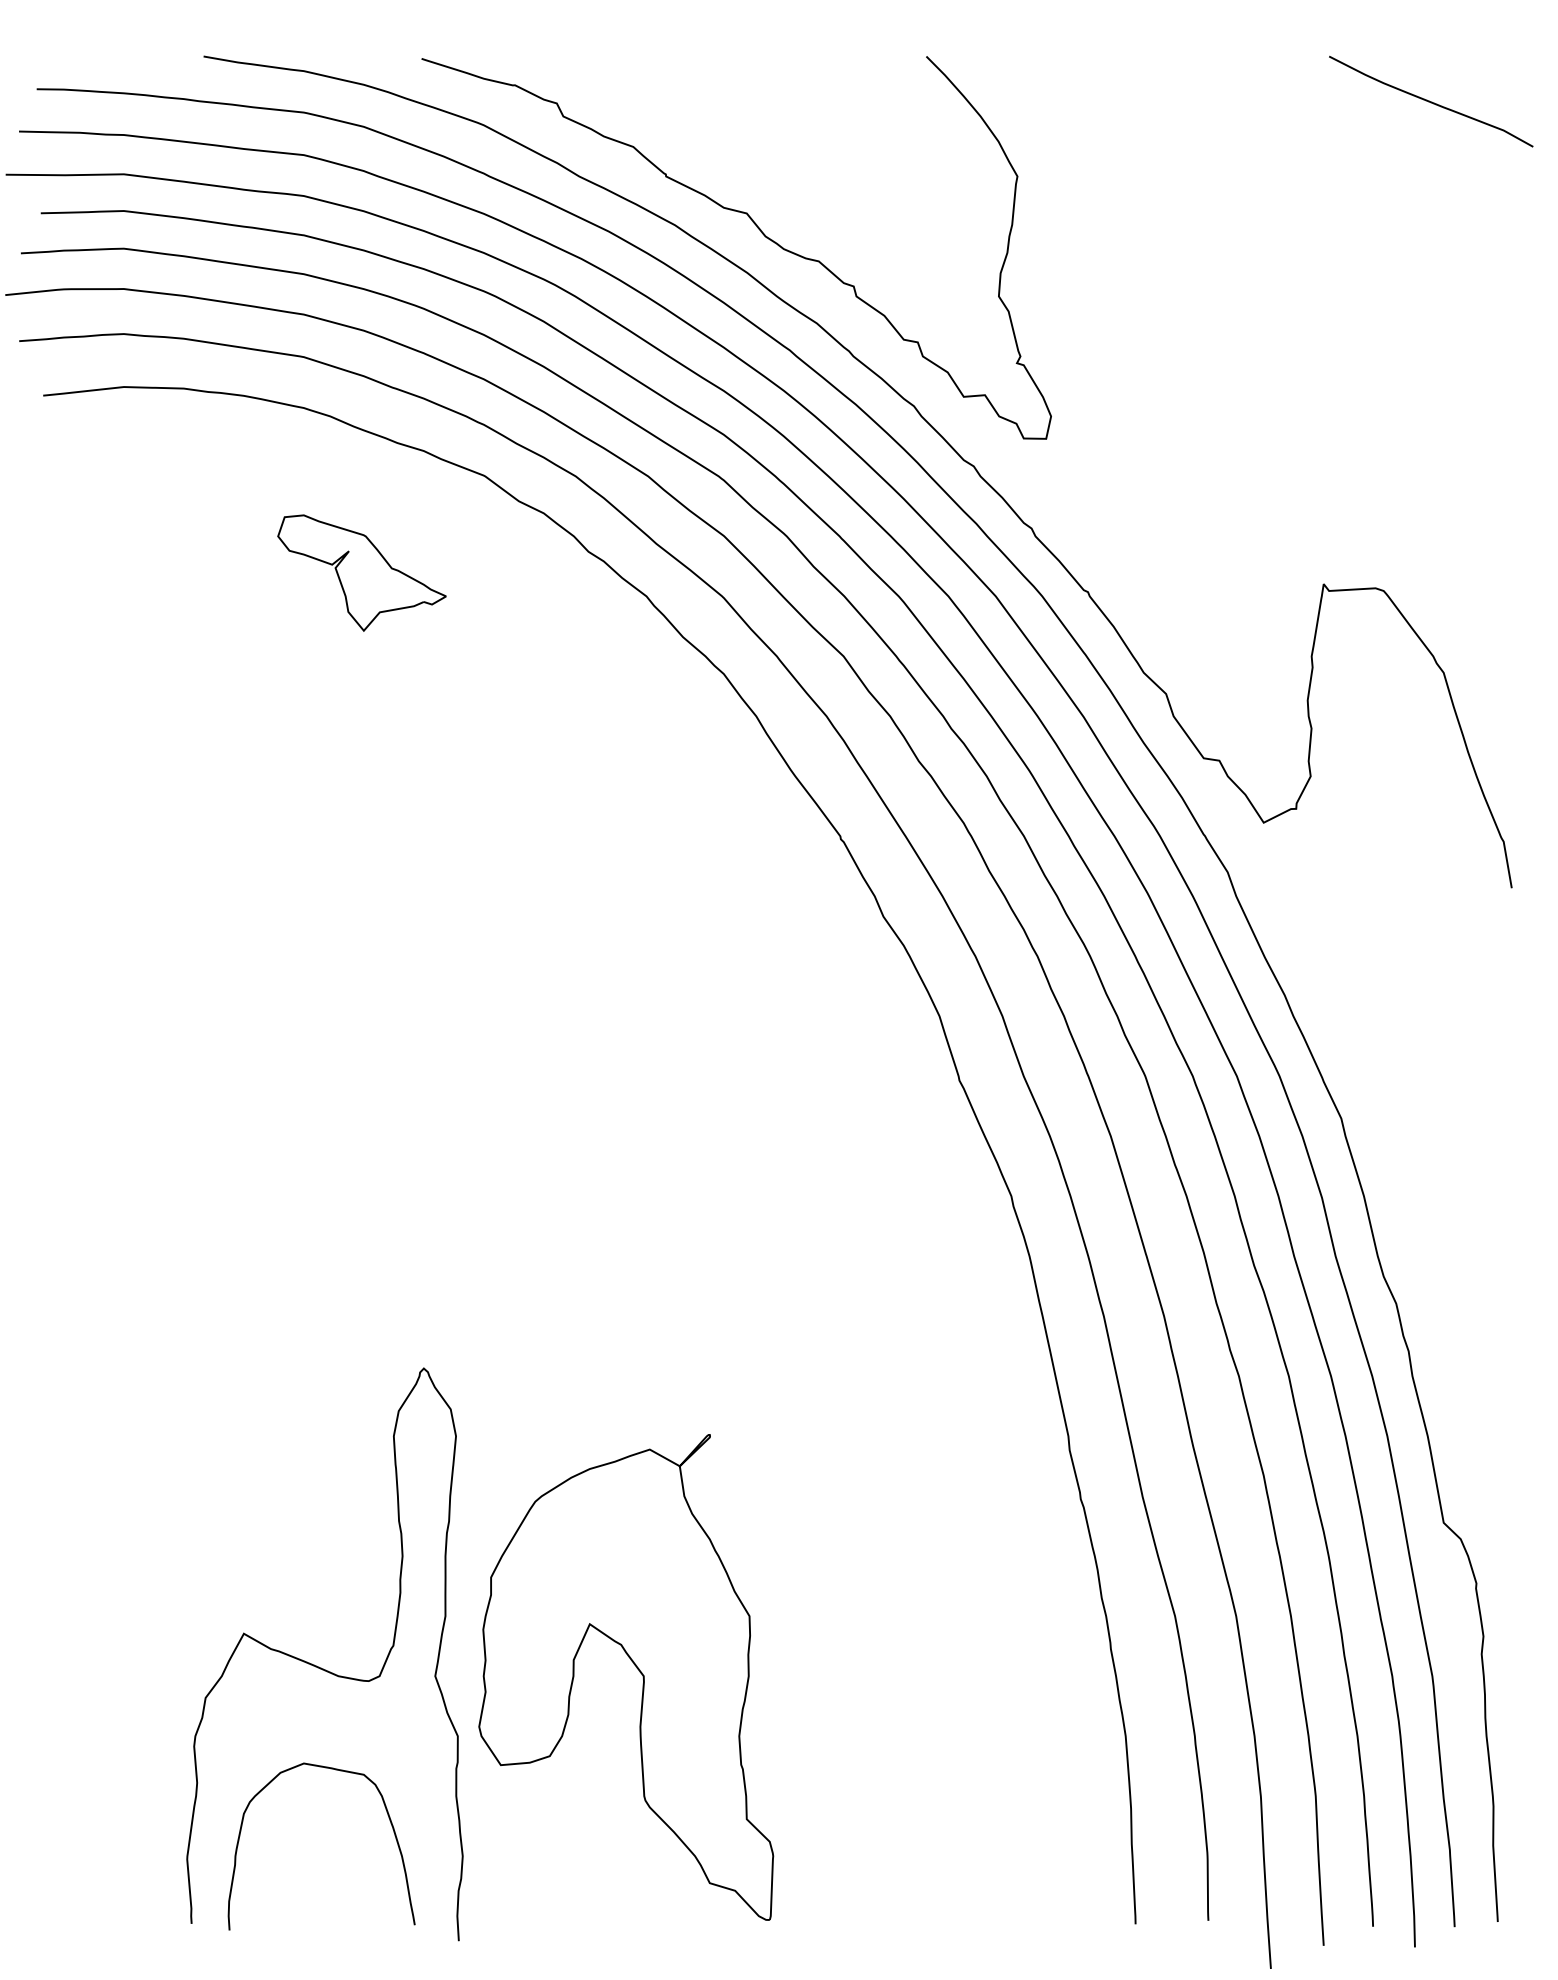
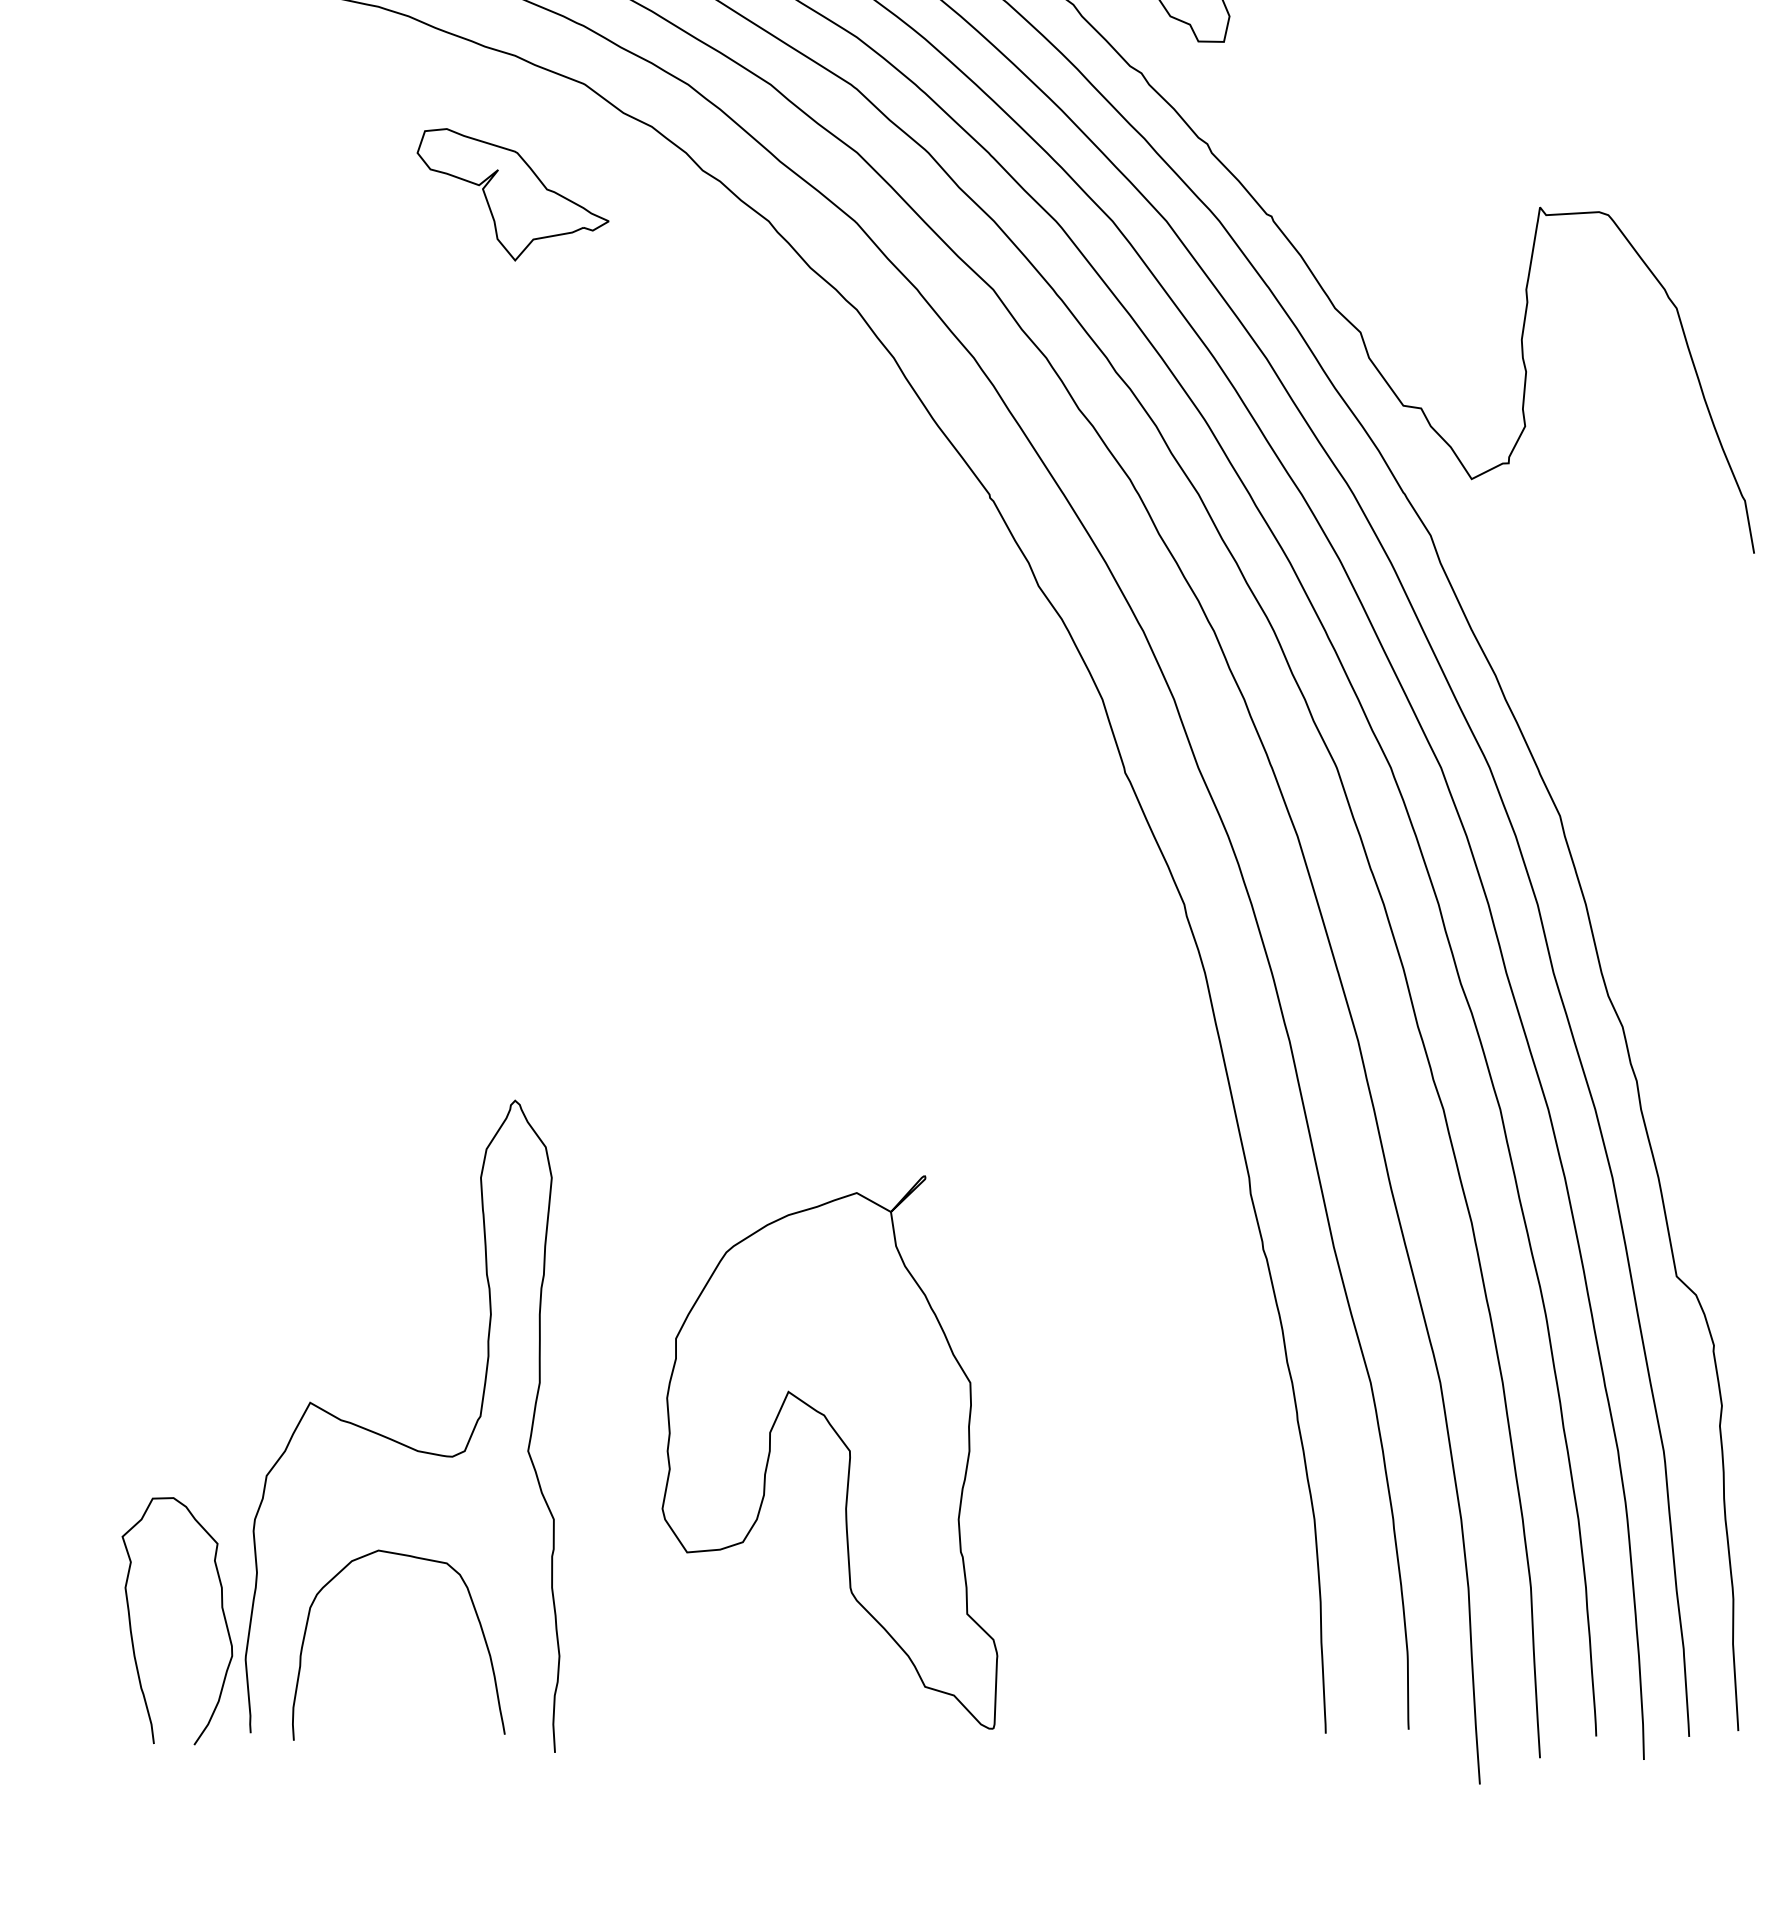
part: (361, 572) -> (512, 194), moved
part: (636, 1668) -> (841, 1442), moved
curve: (166, 1817) -> (222, 1612), added

